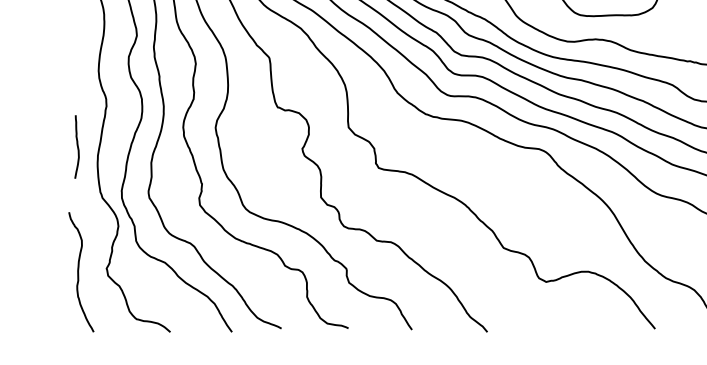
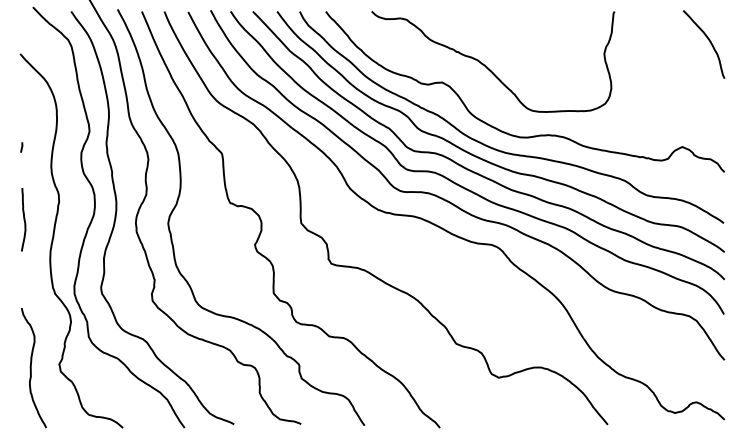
line: (68, 51) -> (21, 147), added
curve: (76, 146) -> (23, 219), moved

